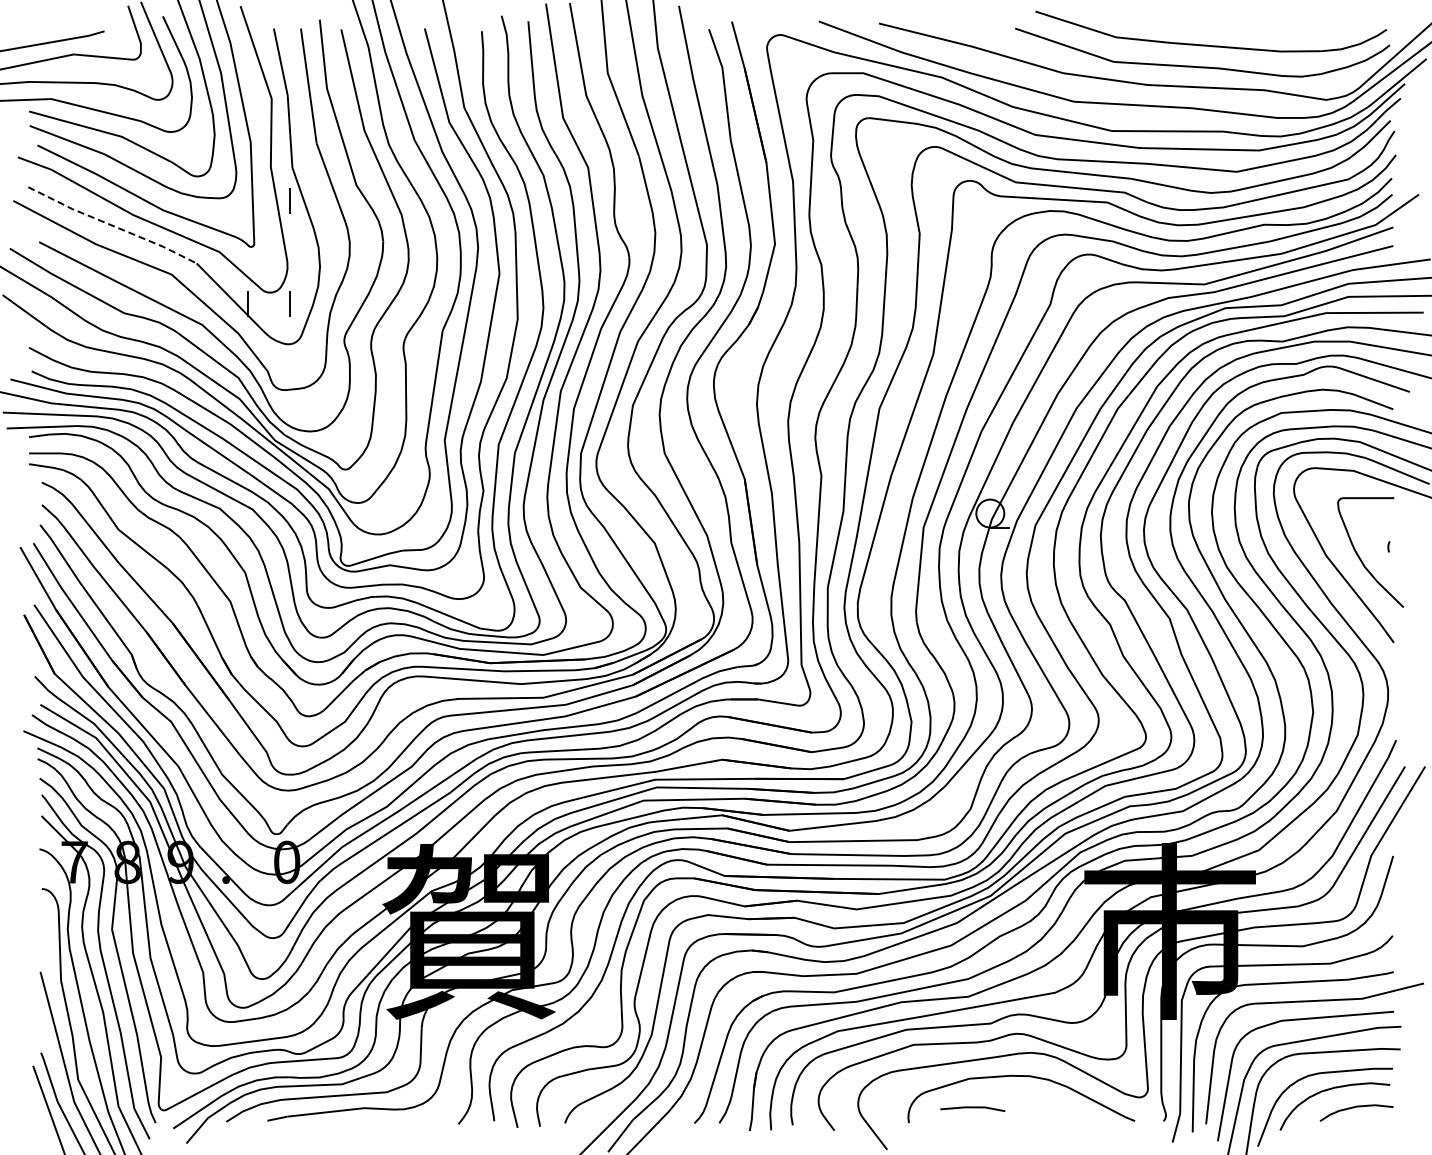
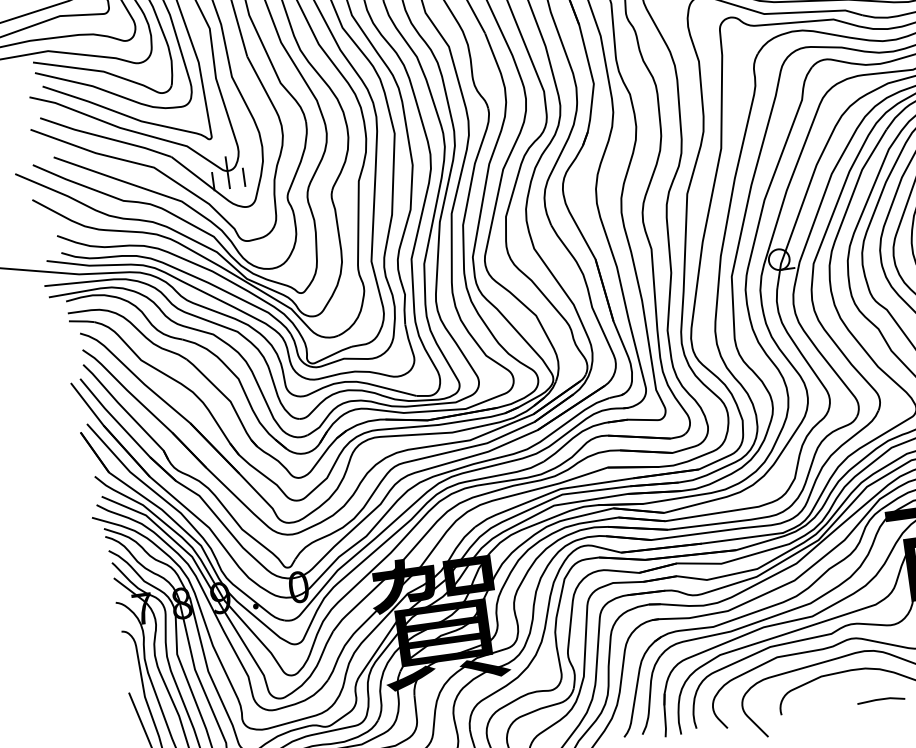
line: (289, 200) -> (233, 101), removed
line: (112, 225) -> (105, 137), dashed -> solid
line: (269, 294) -> (228, 172), added
line: (972, 1108) -> (880, 700), moved

